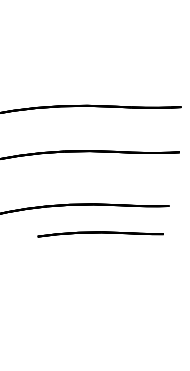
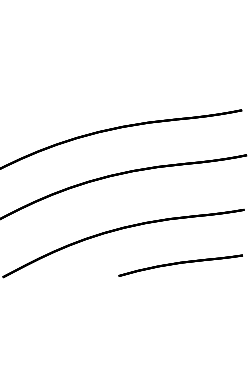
part: (100, 235) -> (180, 265), moved

